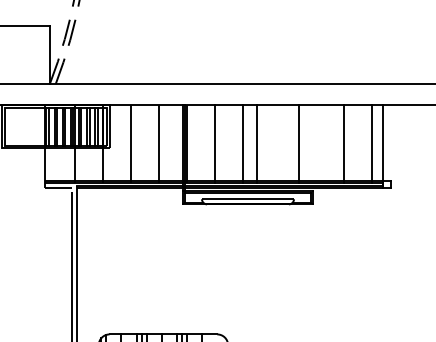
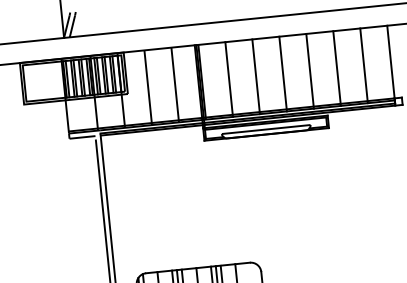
line: (257, 143) -> (283, 73), moved
line: (344, 143) -> (337, 68), moved
line: (372, 143) -> (364, 65), moved

